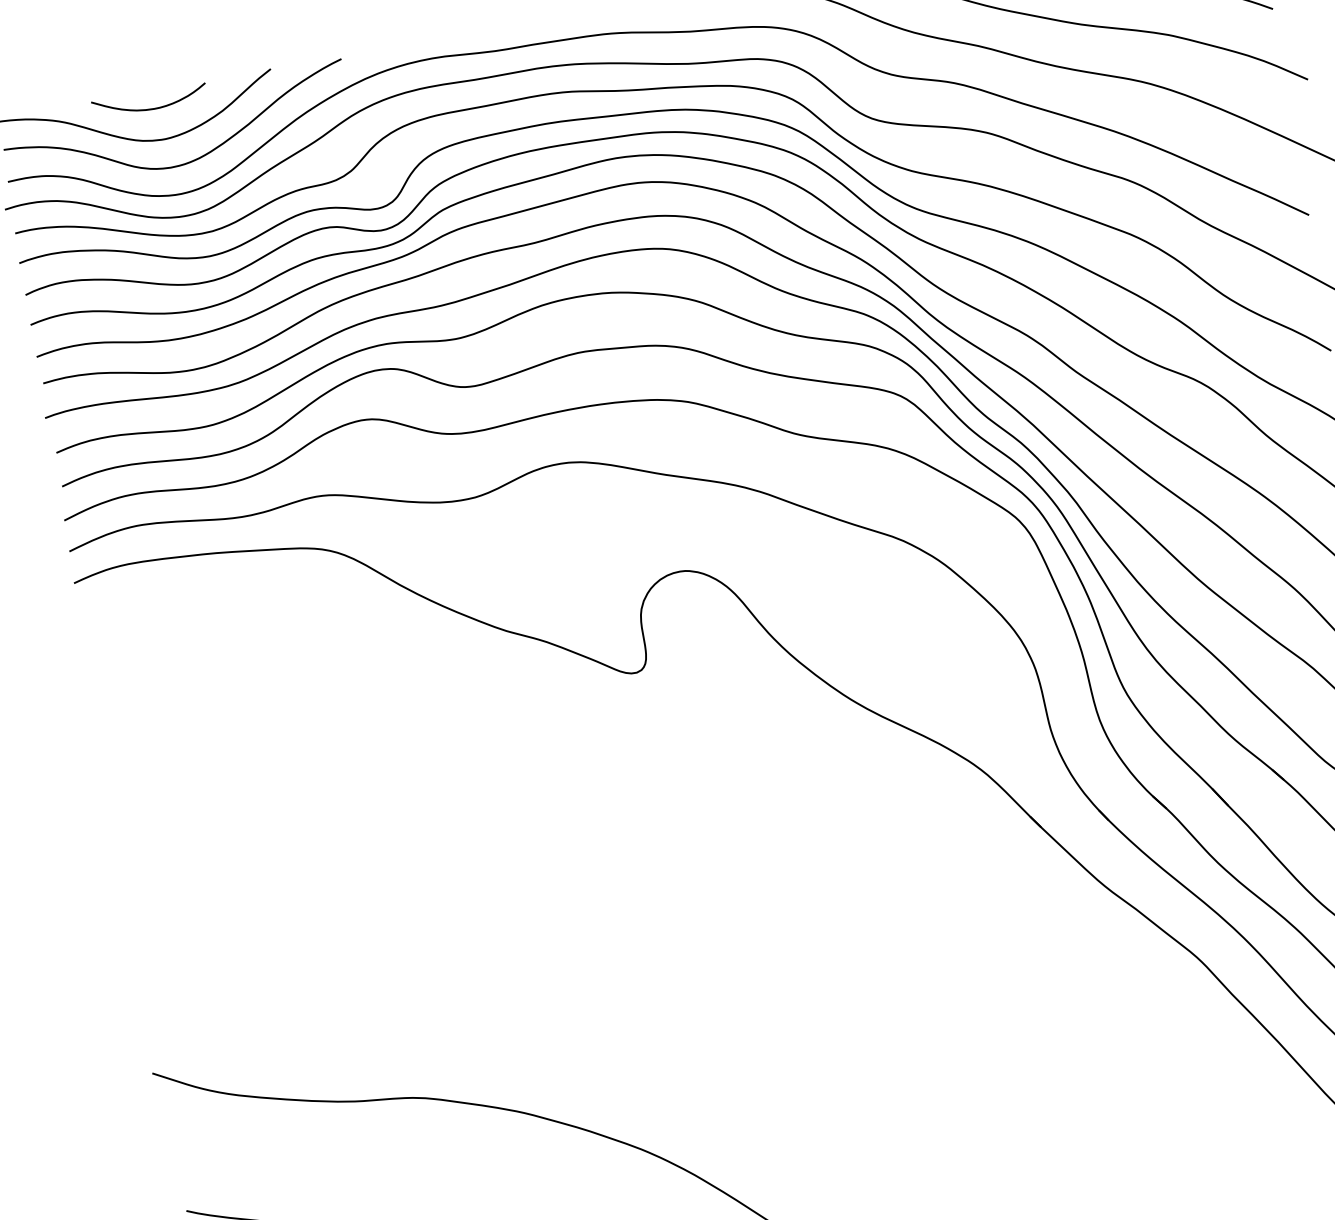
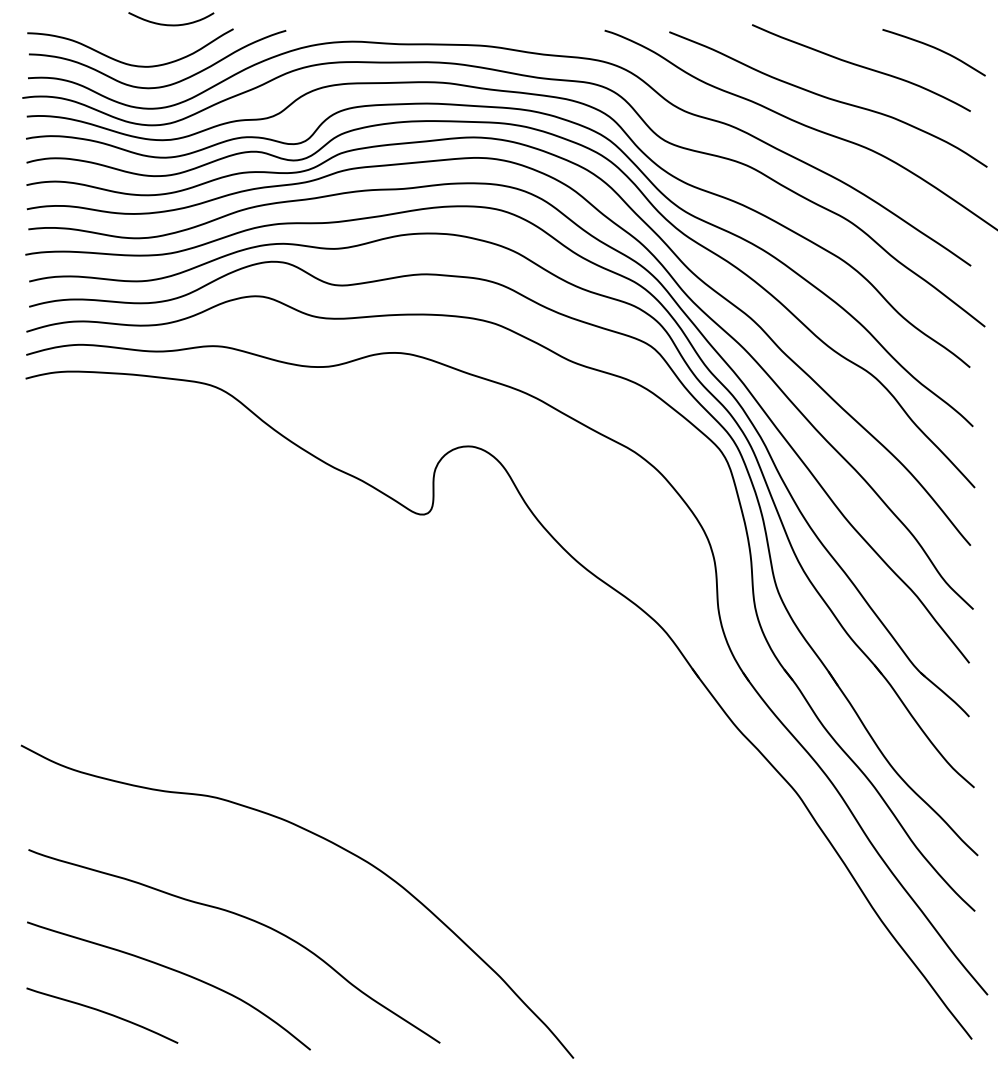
curve: (151, 108) -> (171, 24), moved

